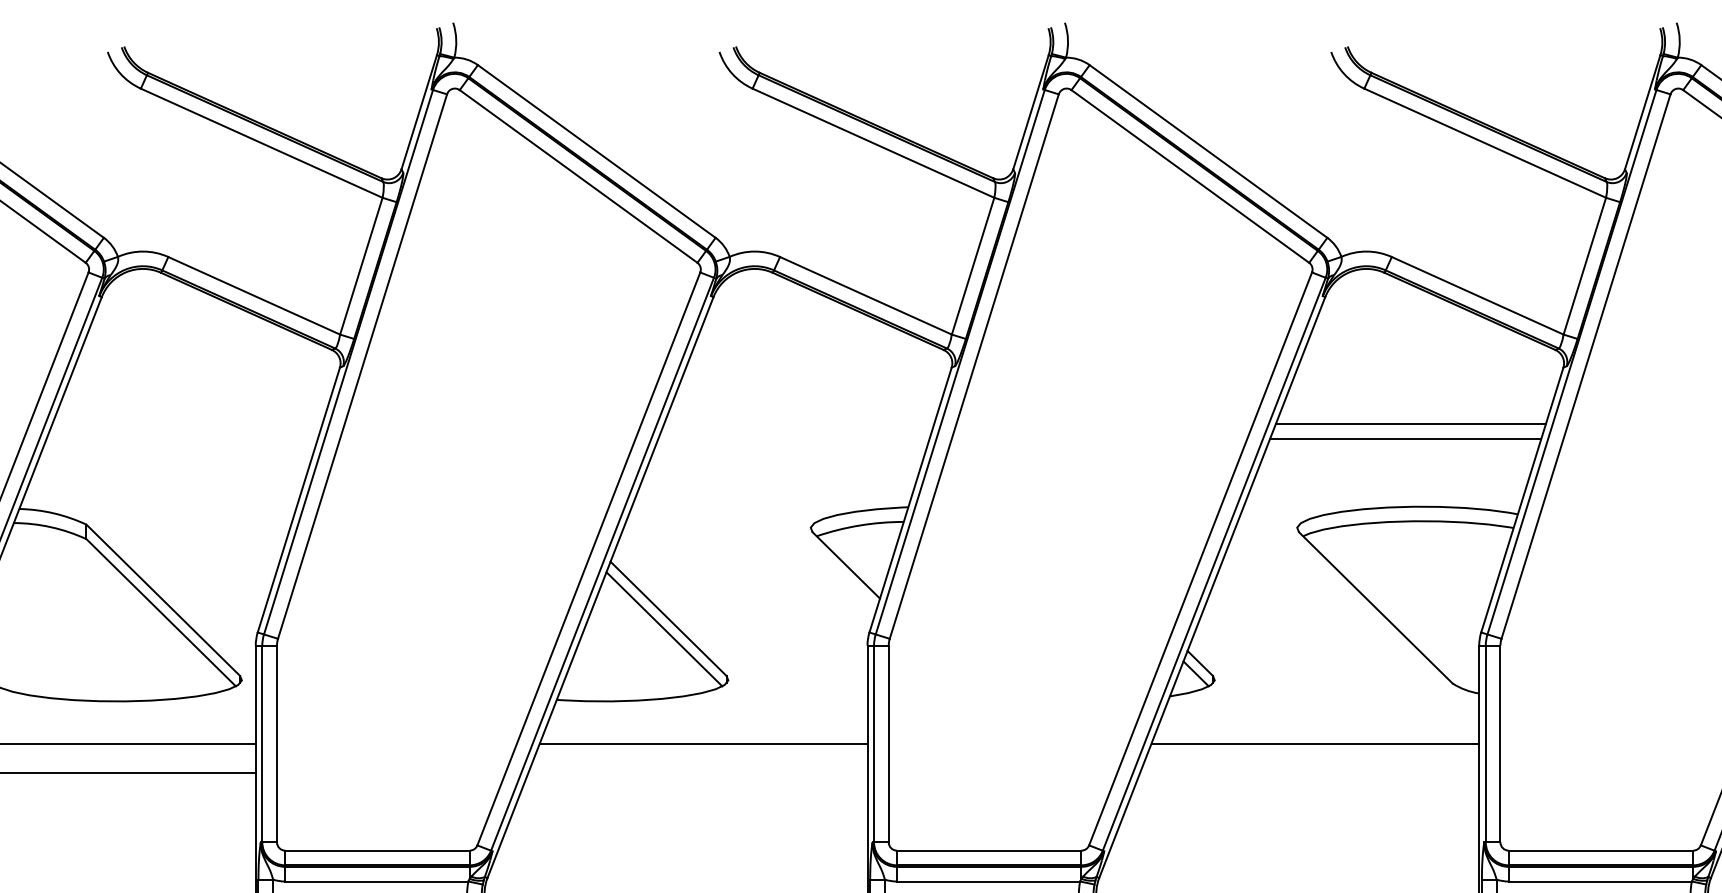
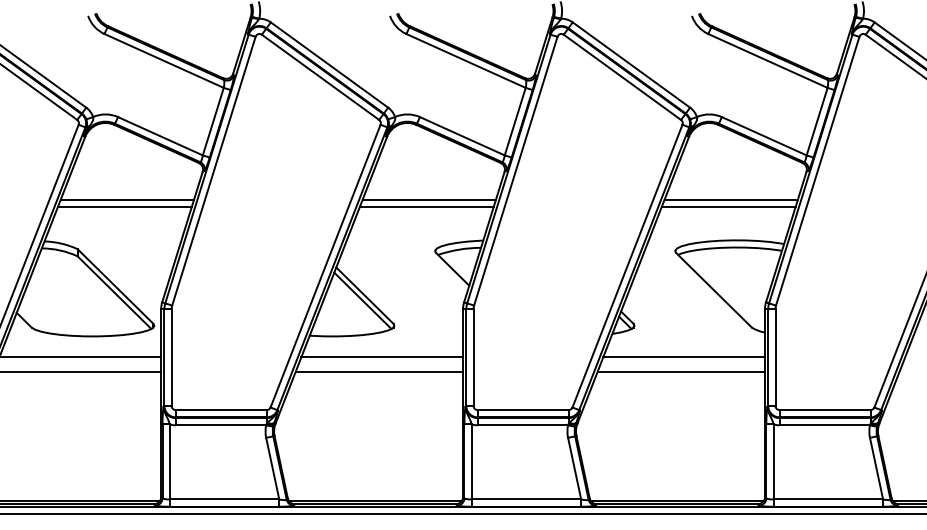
line: (187, 423) -> (127, 199), added
line: (797, 423) -> (428, 199), added
line: (181, 438) -> (124, 206), added
line: (793, 438) -> (426, 206), added
line: (698, 772) -> (379, 371), added
line: (1309, 772) -> (681, 371), added

